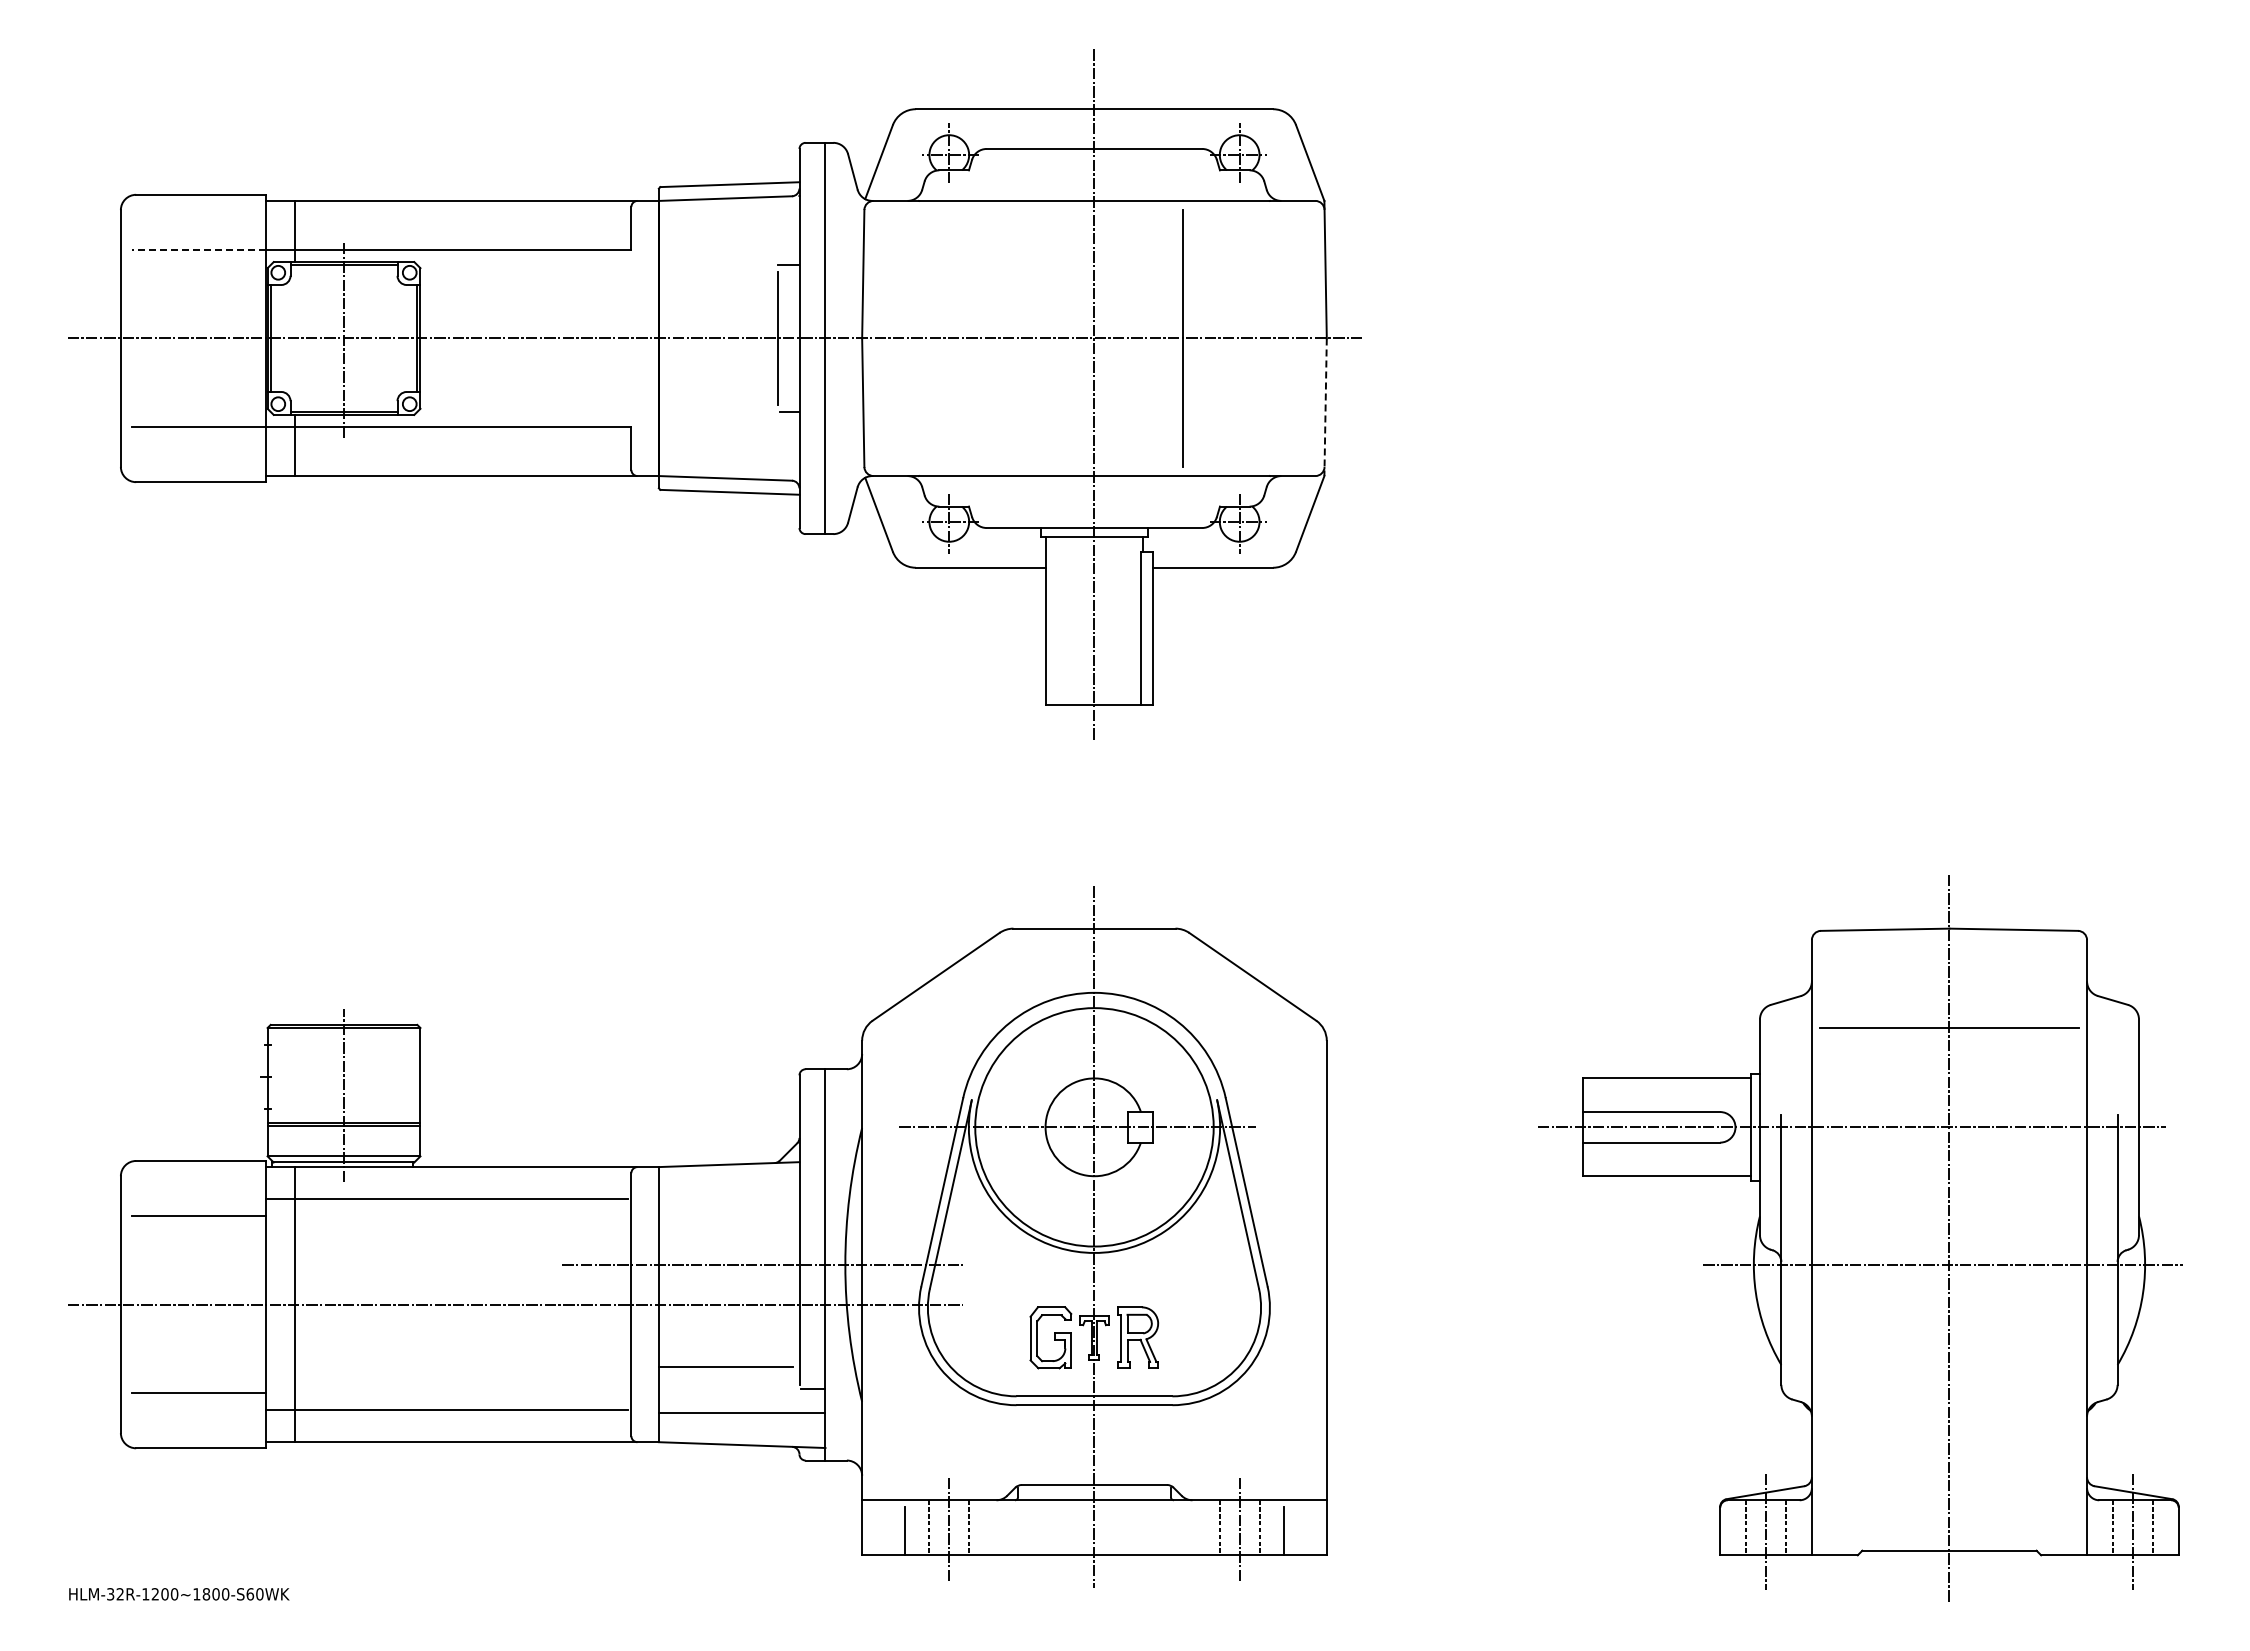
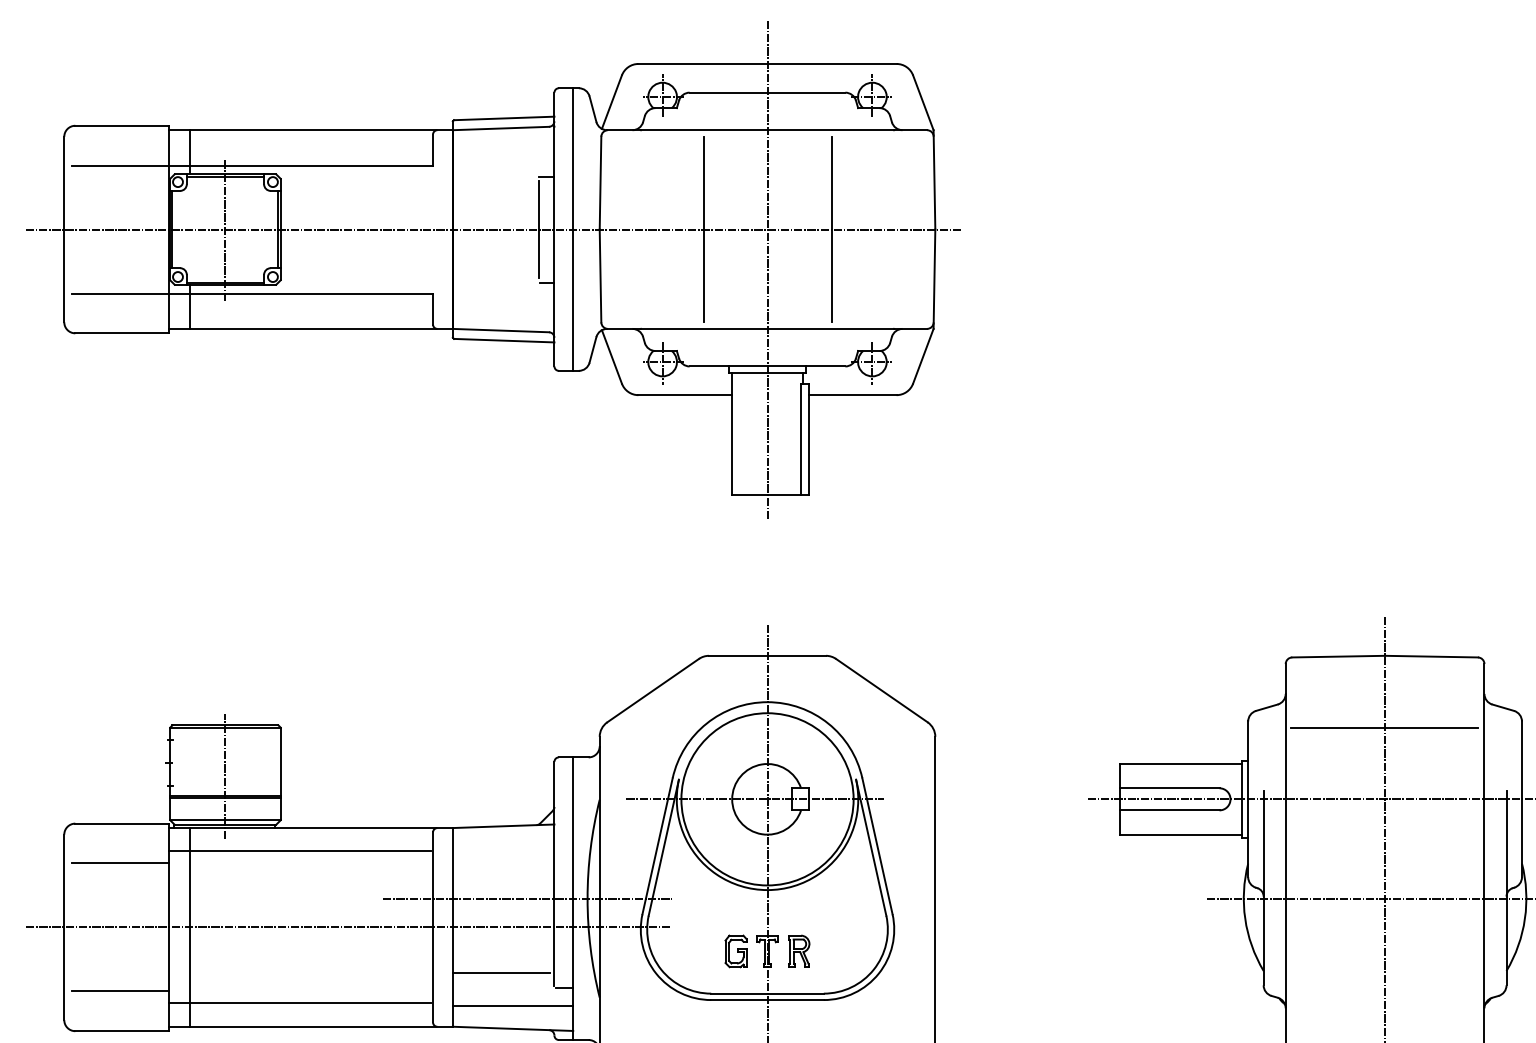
line: (198, 249) -> (120, 165), dashed -> solid
line: (1005, 338) -> (703, 229), added
line: (1325, 407) -> (934, 279), dashed -> solid
part: (1050, 1337) -> (735, 951), size x0.71
part: (1138, 1337) -> (799, 951), size x0.71

